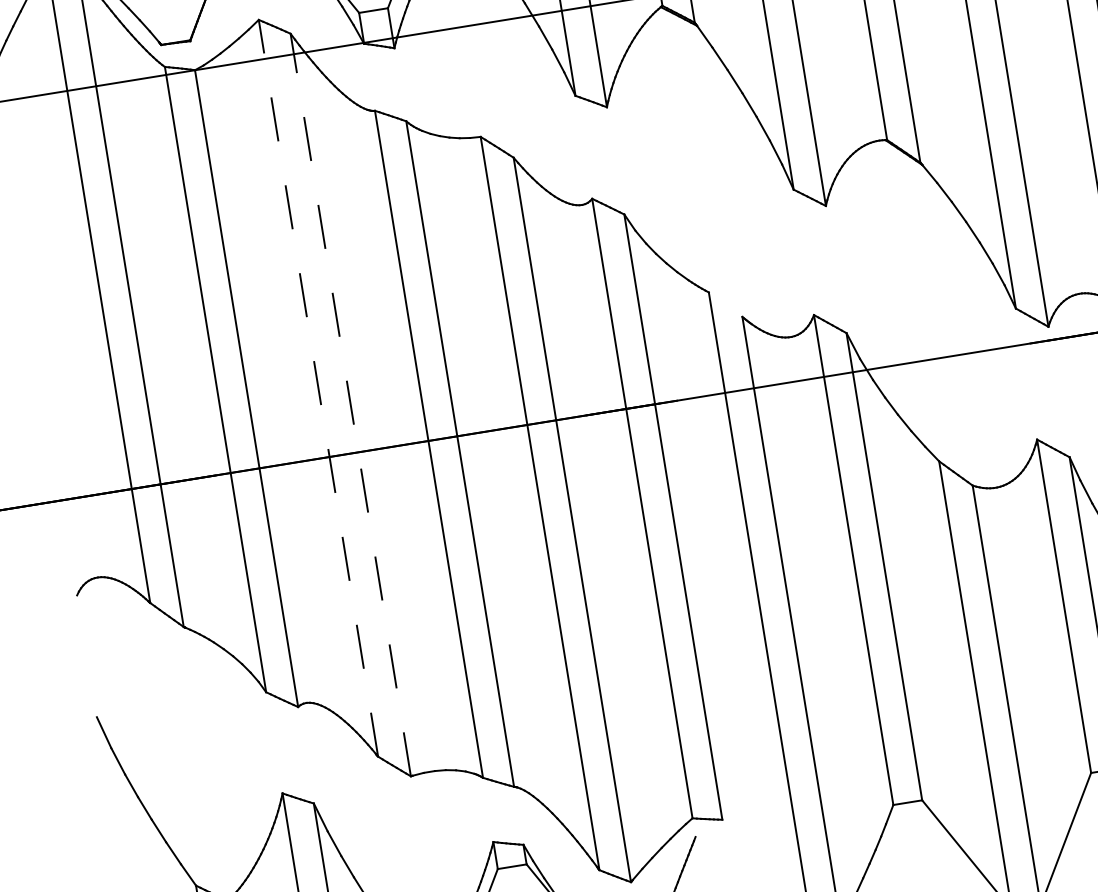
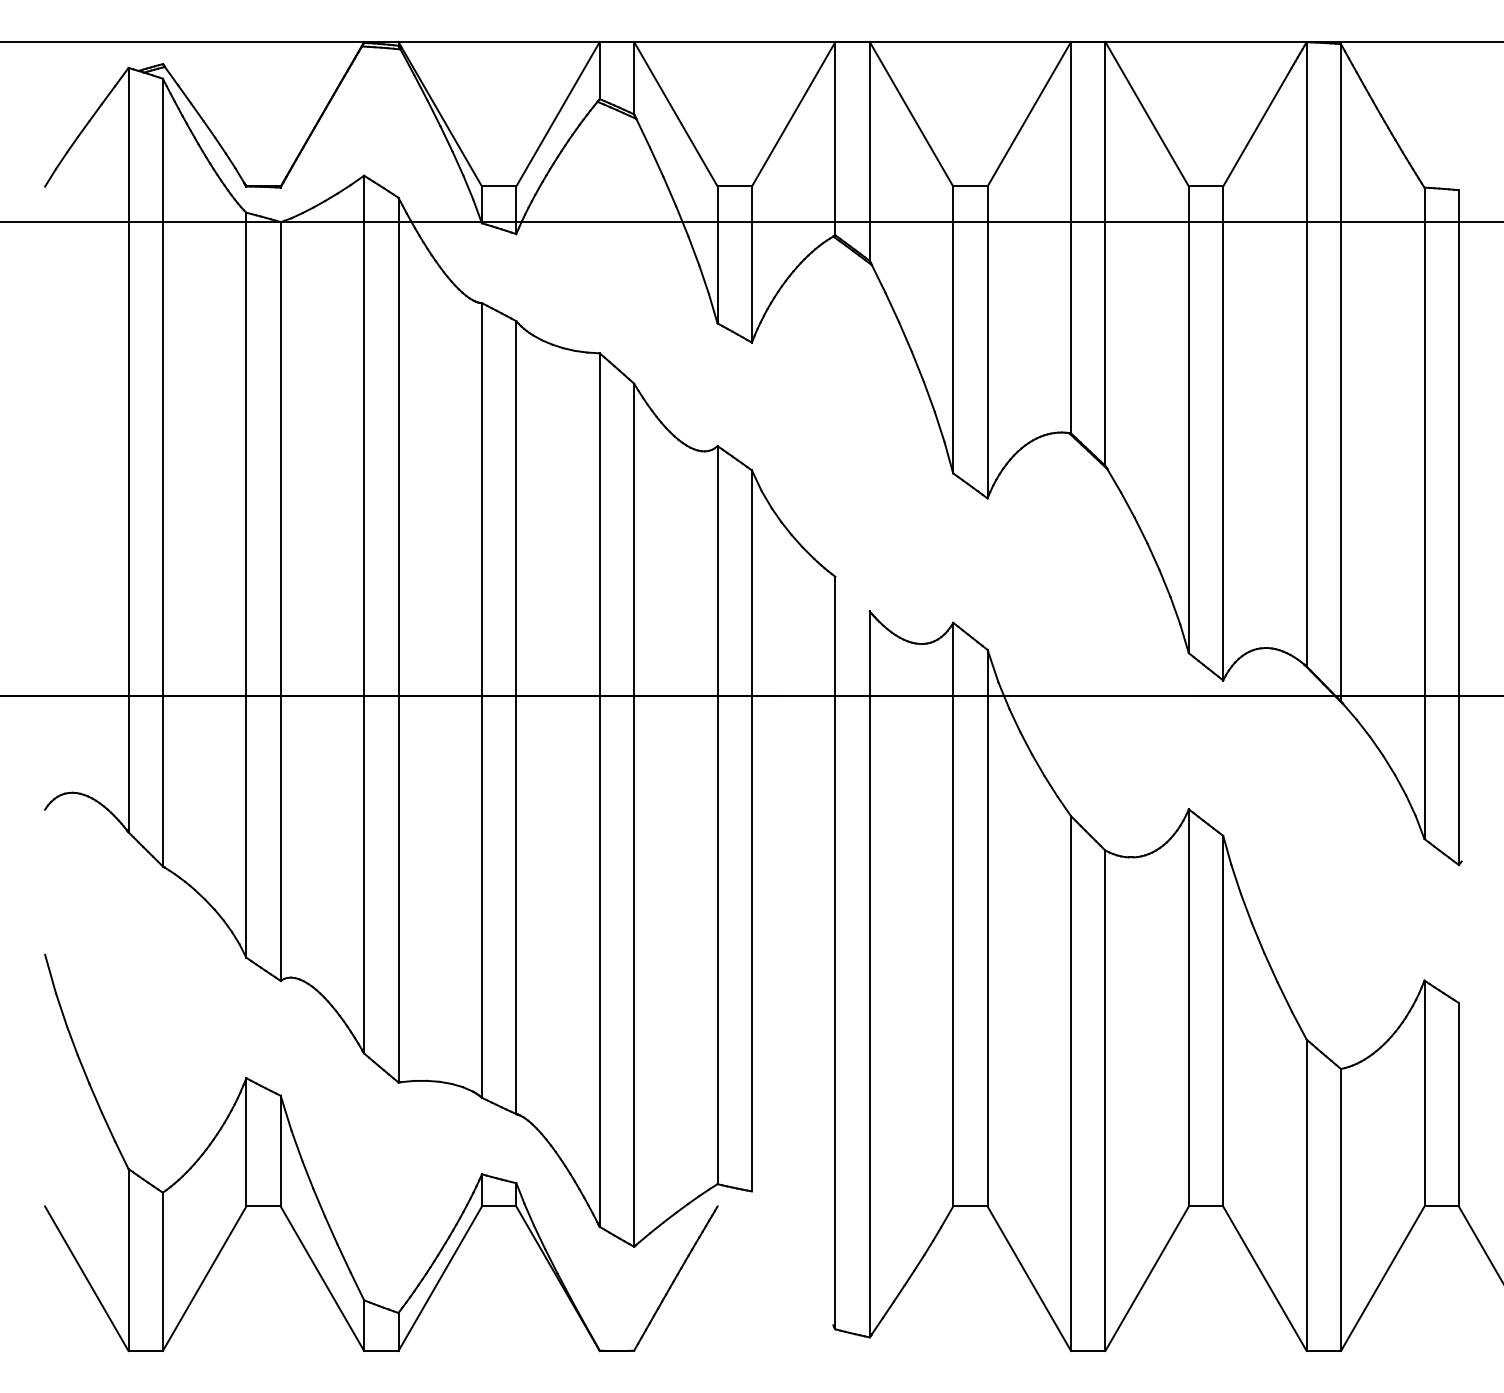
line: (318, 388) -> (364, 614), dashed -> solid
line: (350, 404) -> (398, 639), dashed -> solid

